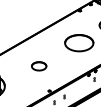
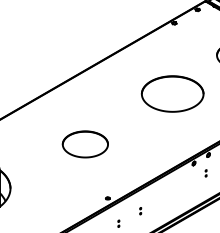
part: (38, 66) -> (83, 144), size x1.43

